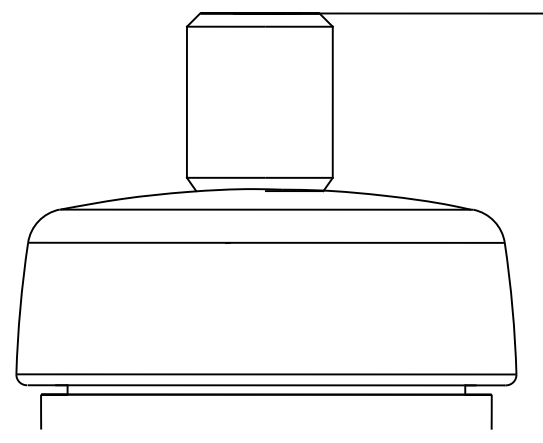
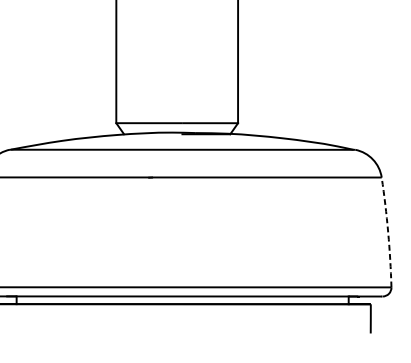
arc: (512, 308) -> (388, 232), solid -> dashed

